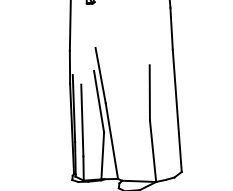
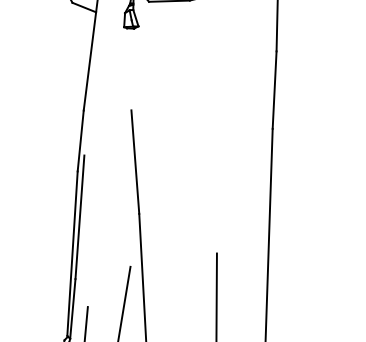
line: (149, 92) -> (221, 202), removed
line: (99, 101) -> (128, 209), removed
line: (82, 120) -> (93, 240), removed

